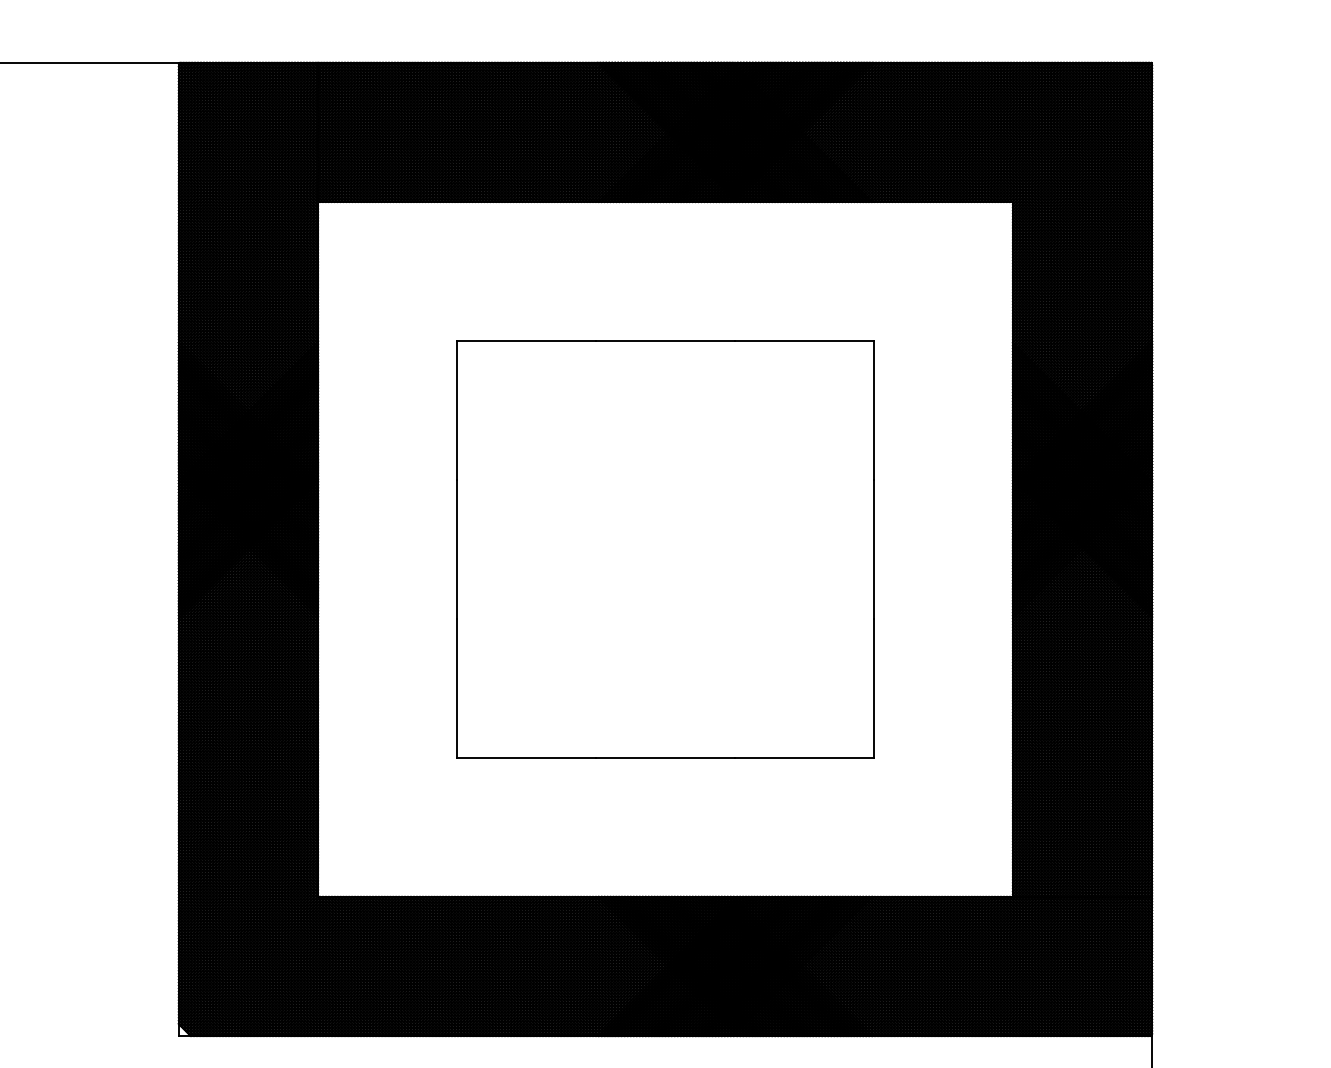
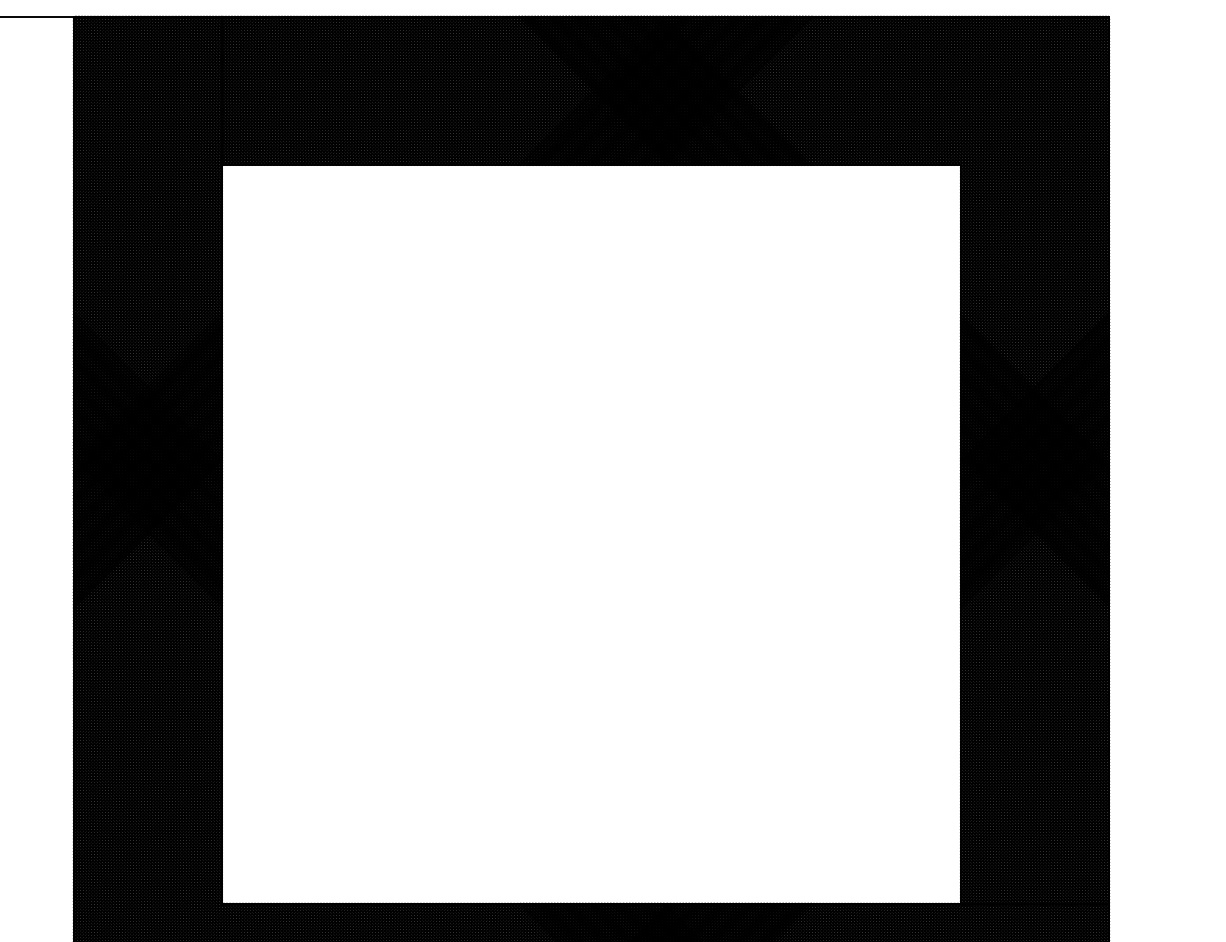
part: (665, 549) -> (591, 534), removed

